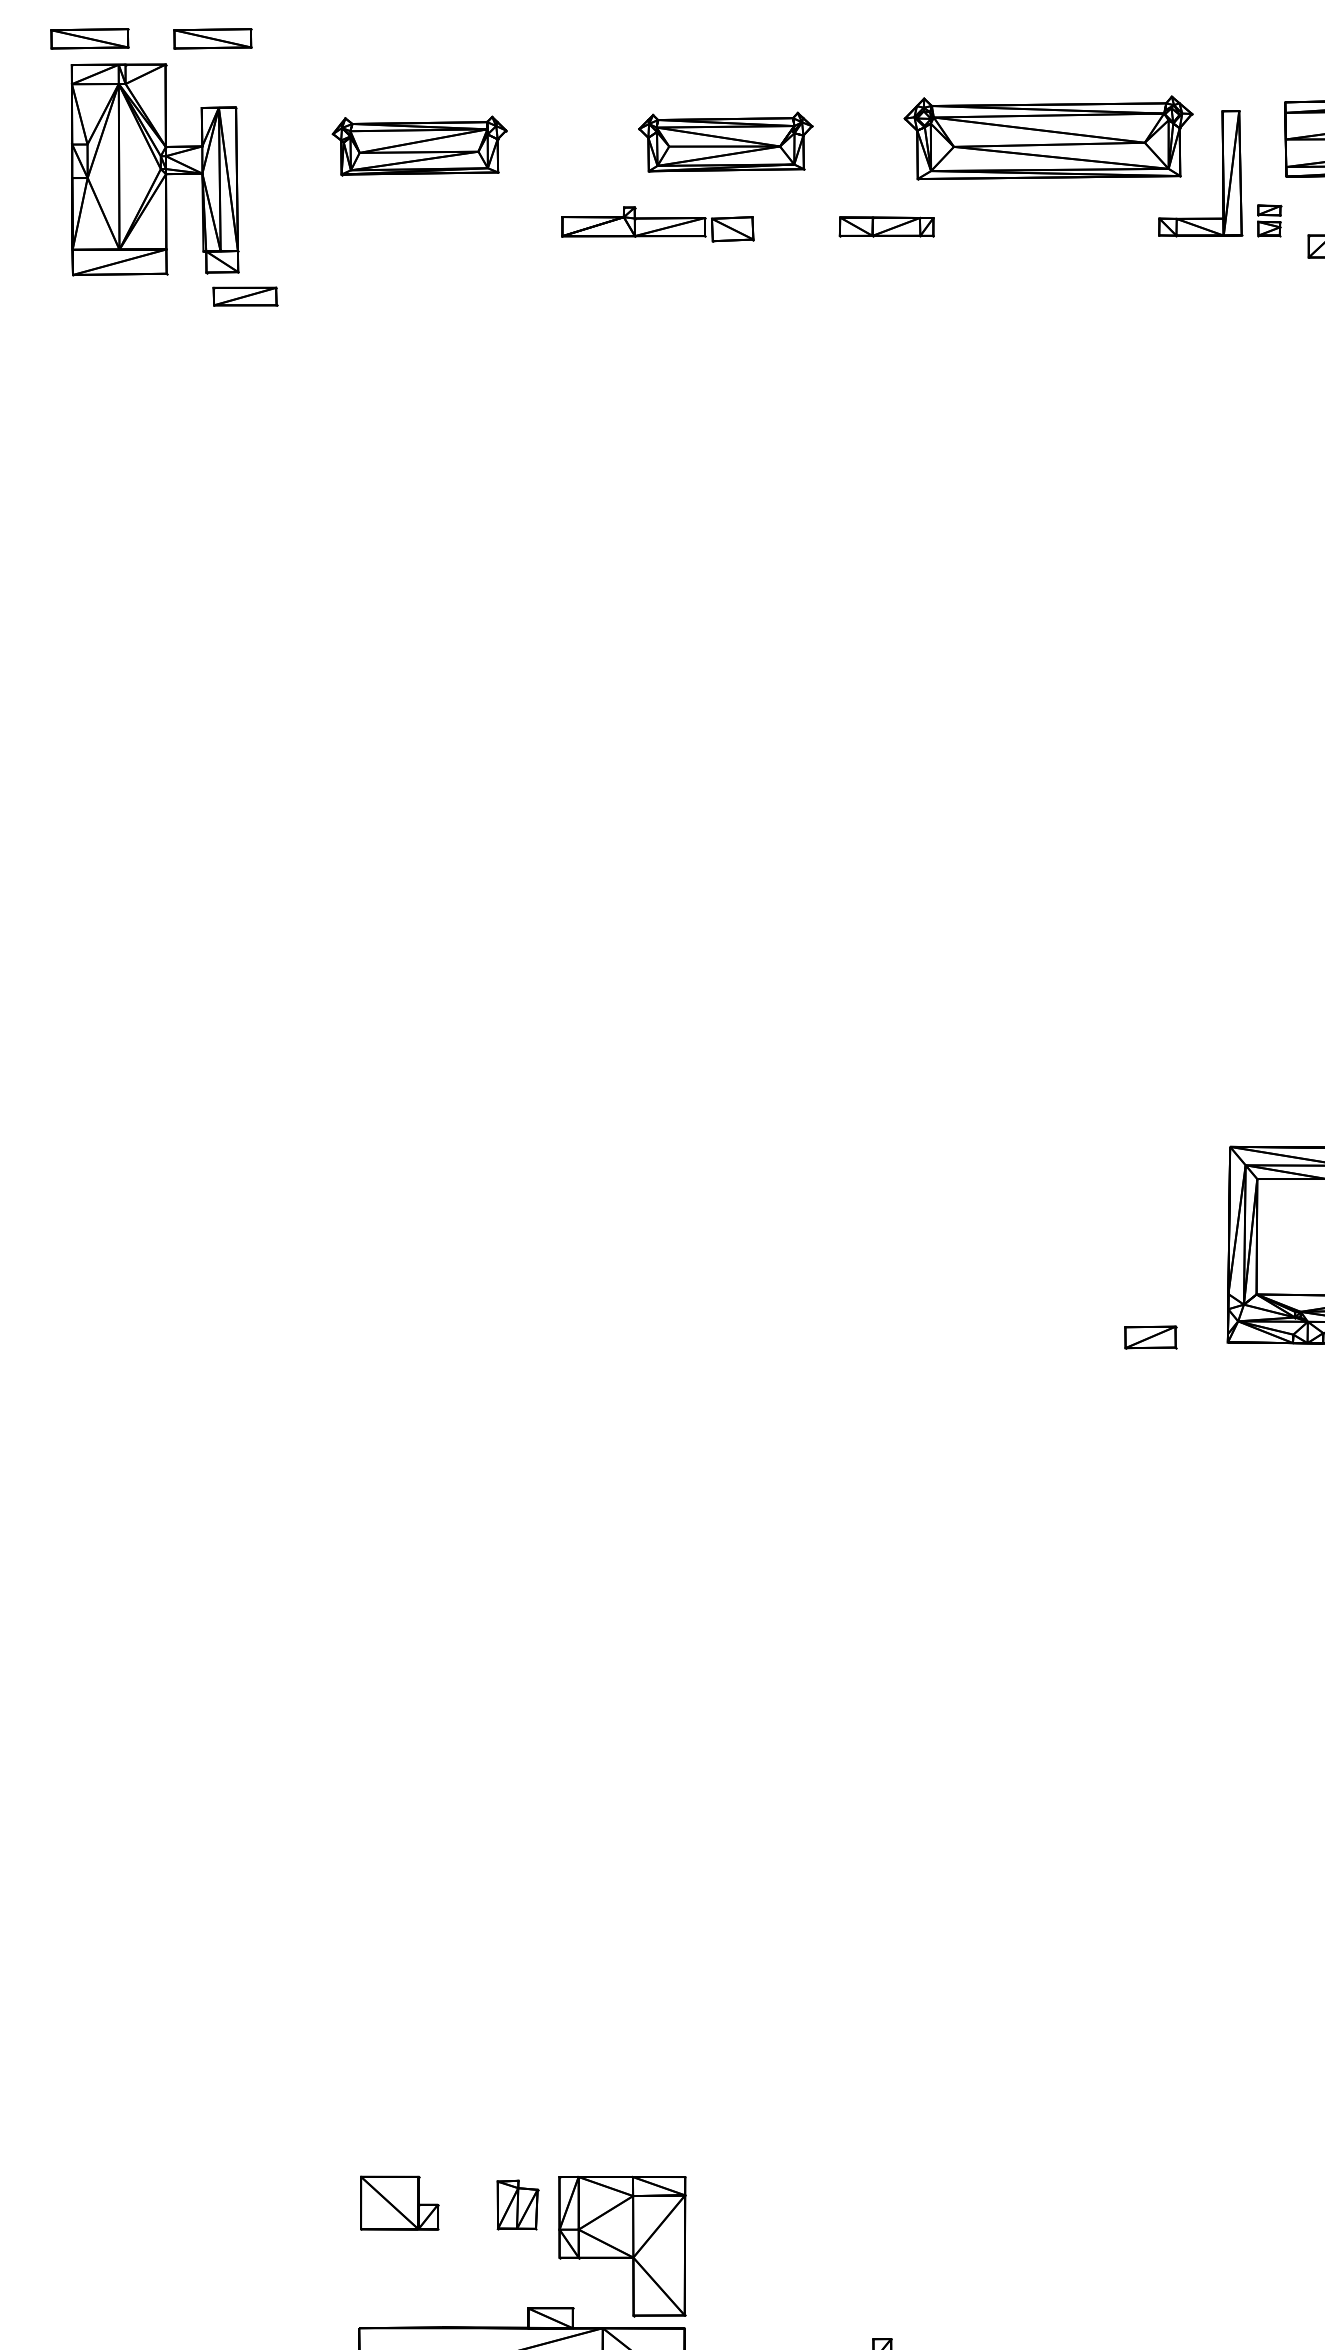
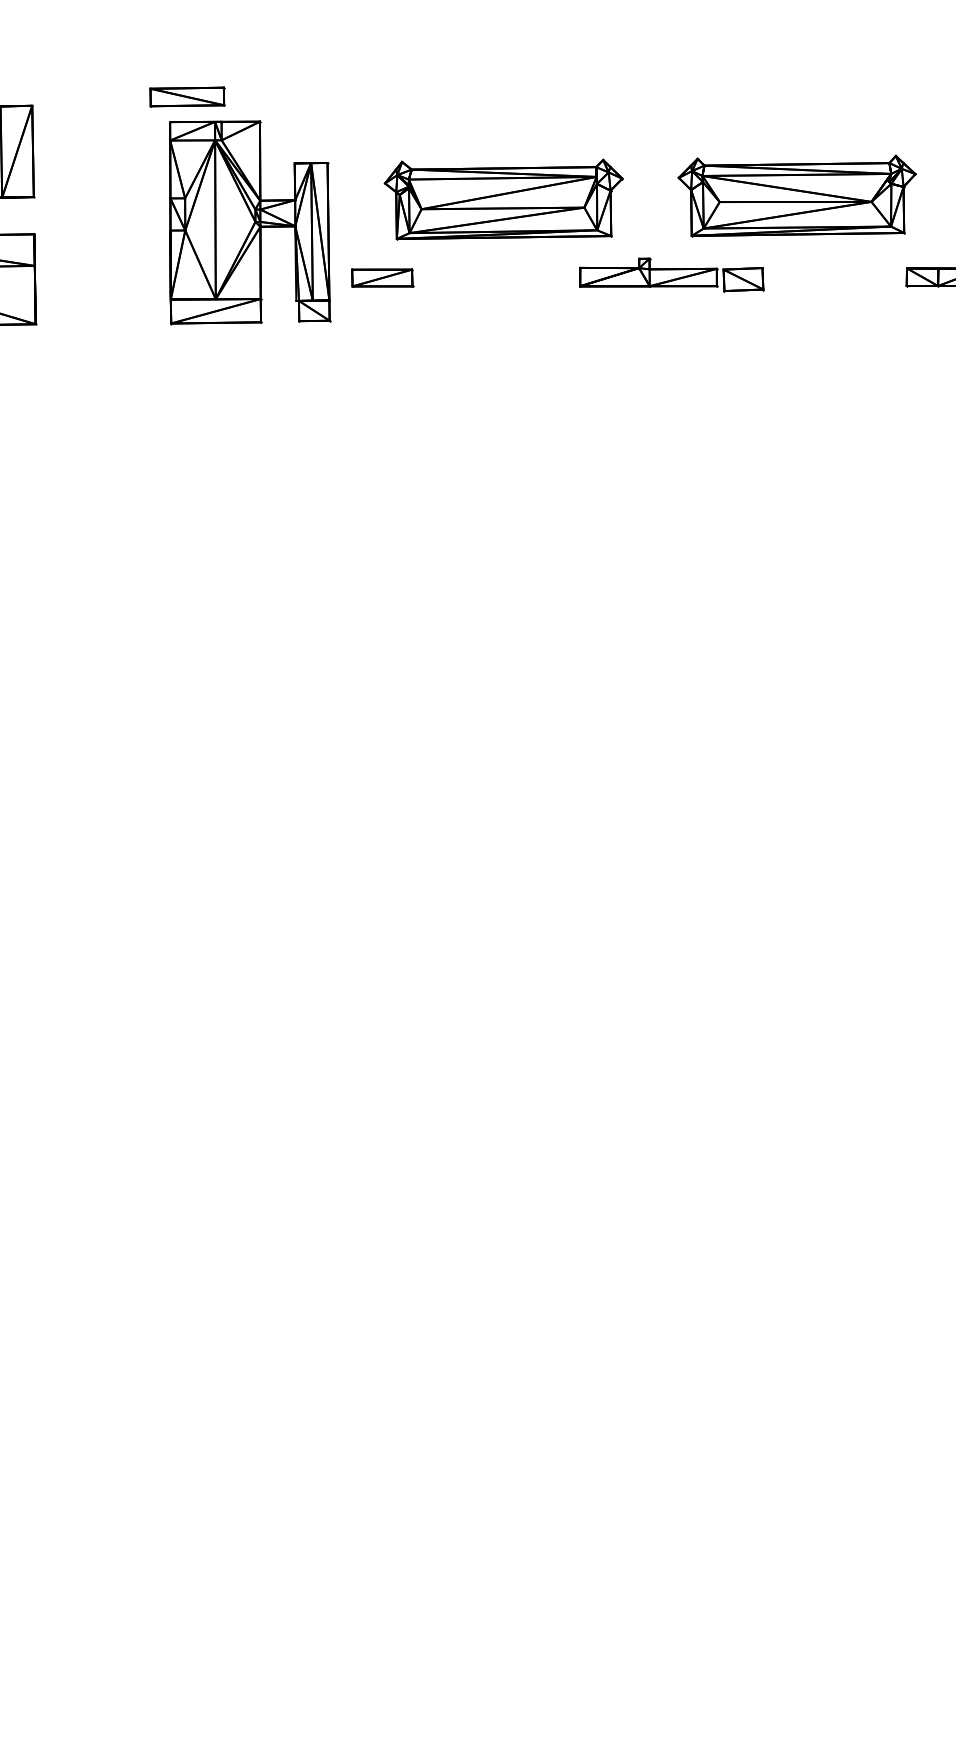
part: (212, 38) -> (304, 96), removed
part: (725, 142) -> (797, 196), size x1.43
part: (419, 145) -> (503, 199), size x1.43
part: (657, 224) -> (671, 275), moved
part: (245, 296) -> (382, 277), moved

